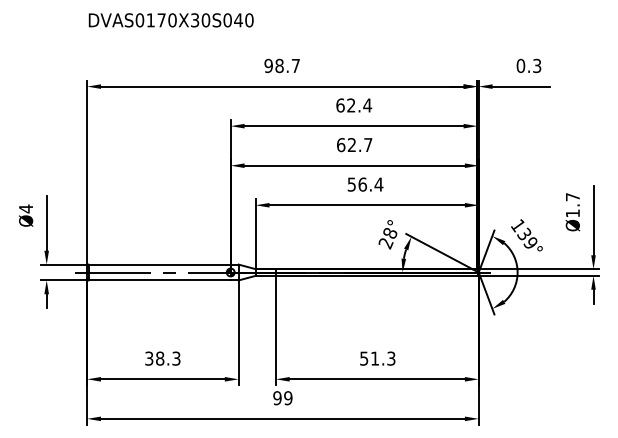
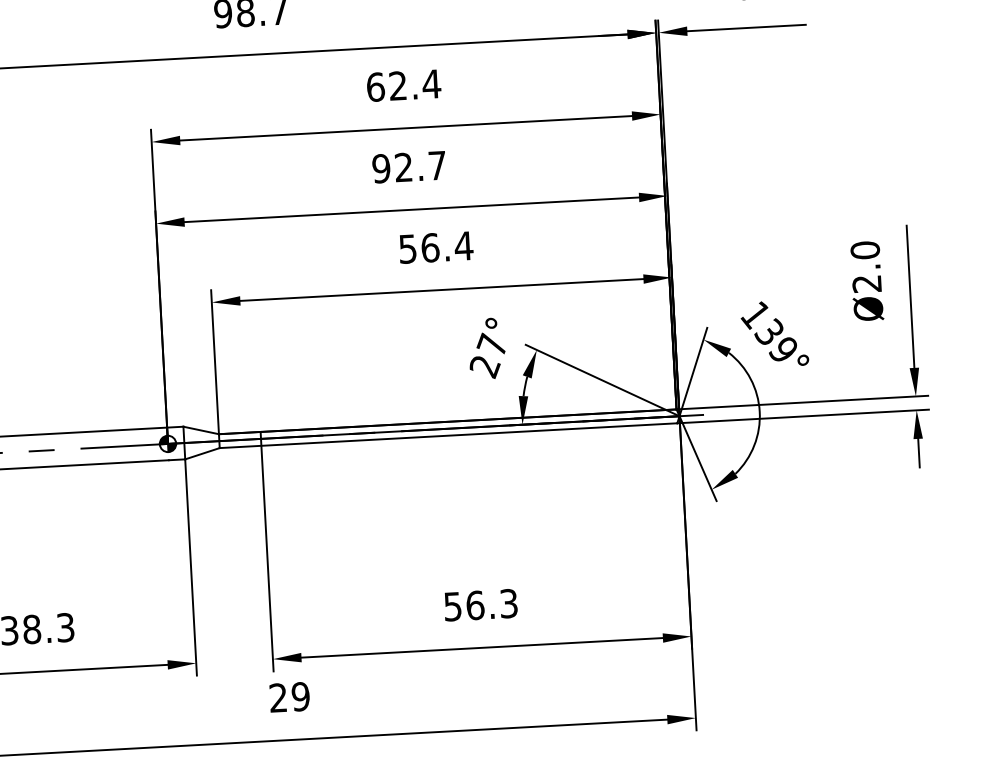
text: (340, 145) -> (380, 169), 62.7 -> 92.7
text: (572, 205) -> (865, 267), Ø1.7 -> Ø2.0
text: (389, 232) -> (490, 343), 28° -> 27°
text: (375, 358) -> (476, 605), 51.3 -> 56.3
text: (277, 398) -> (278, 698), 99 -> 29

